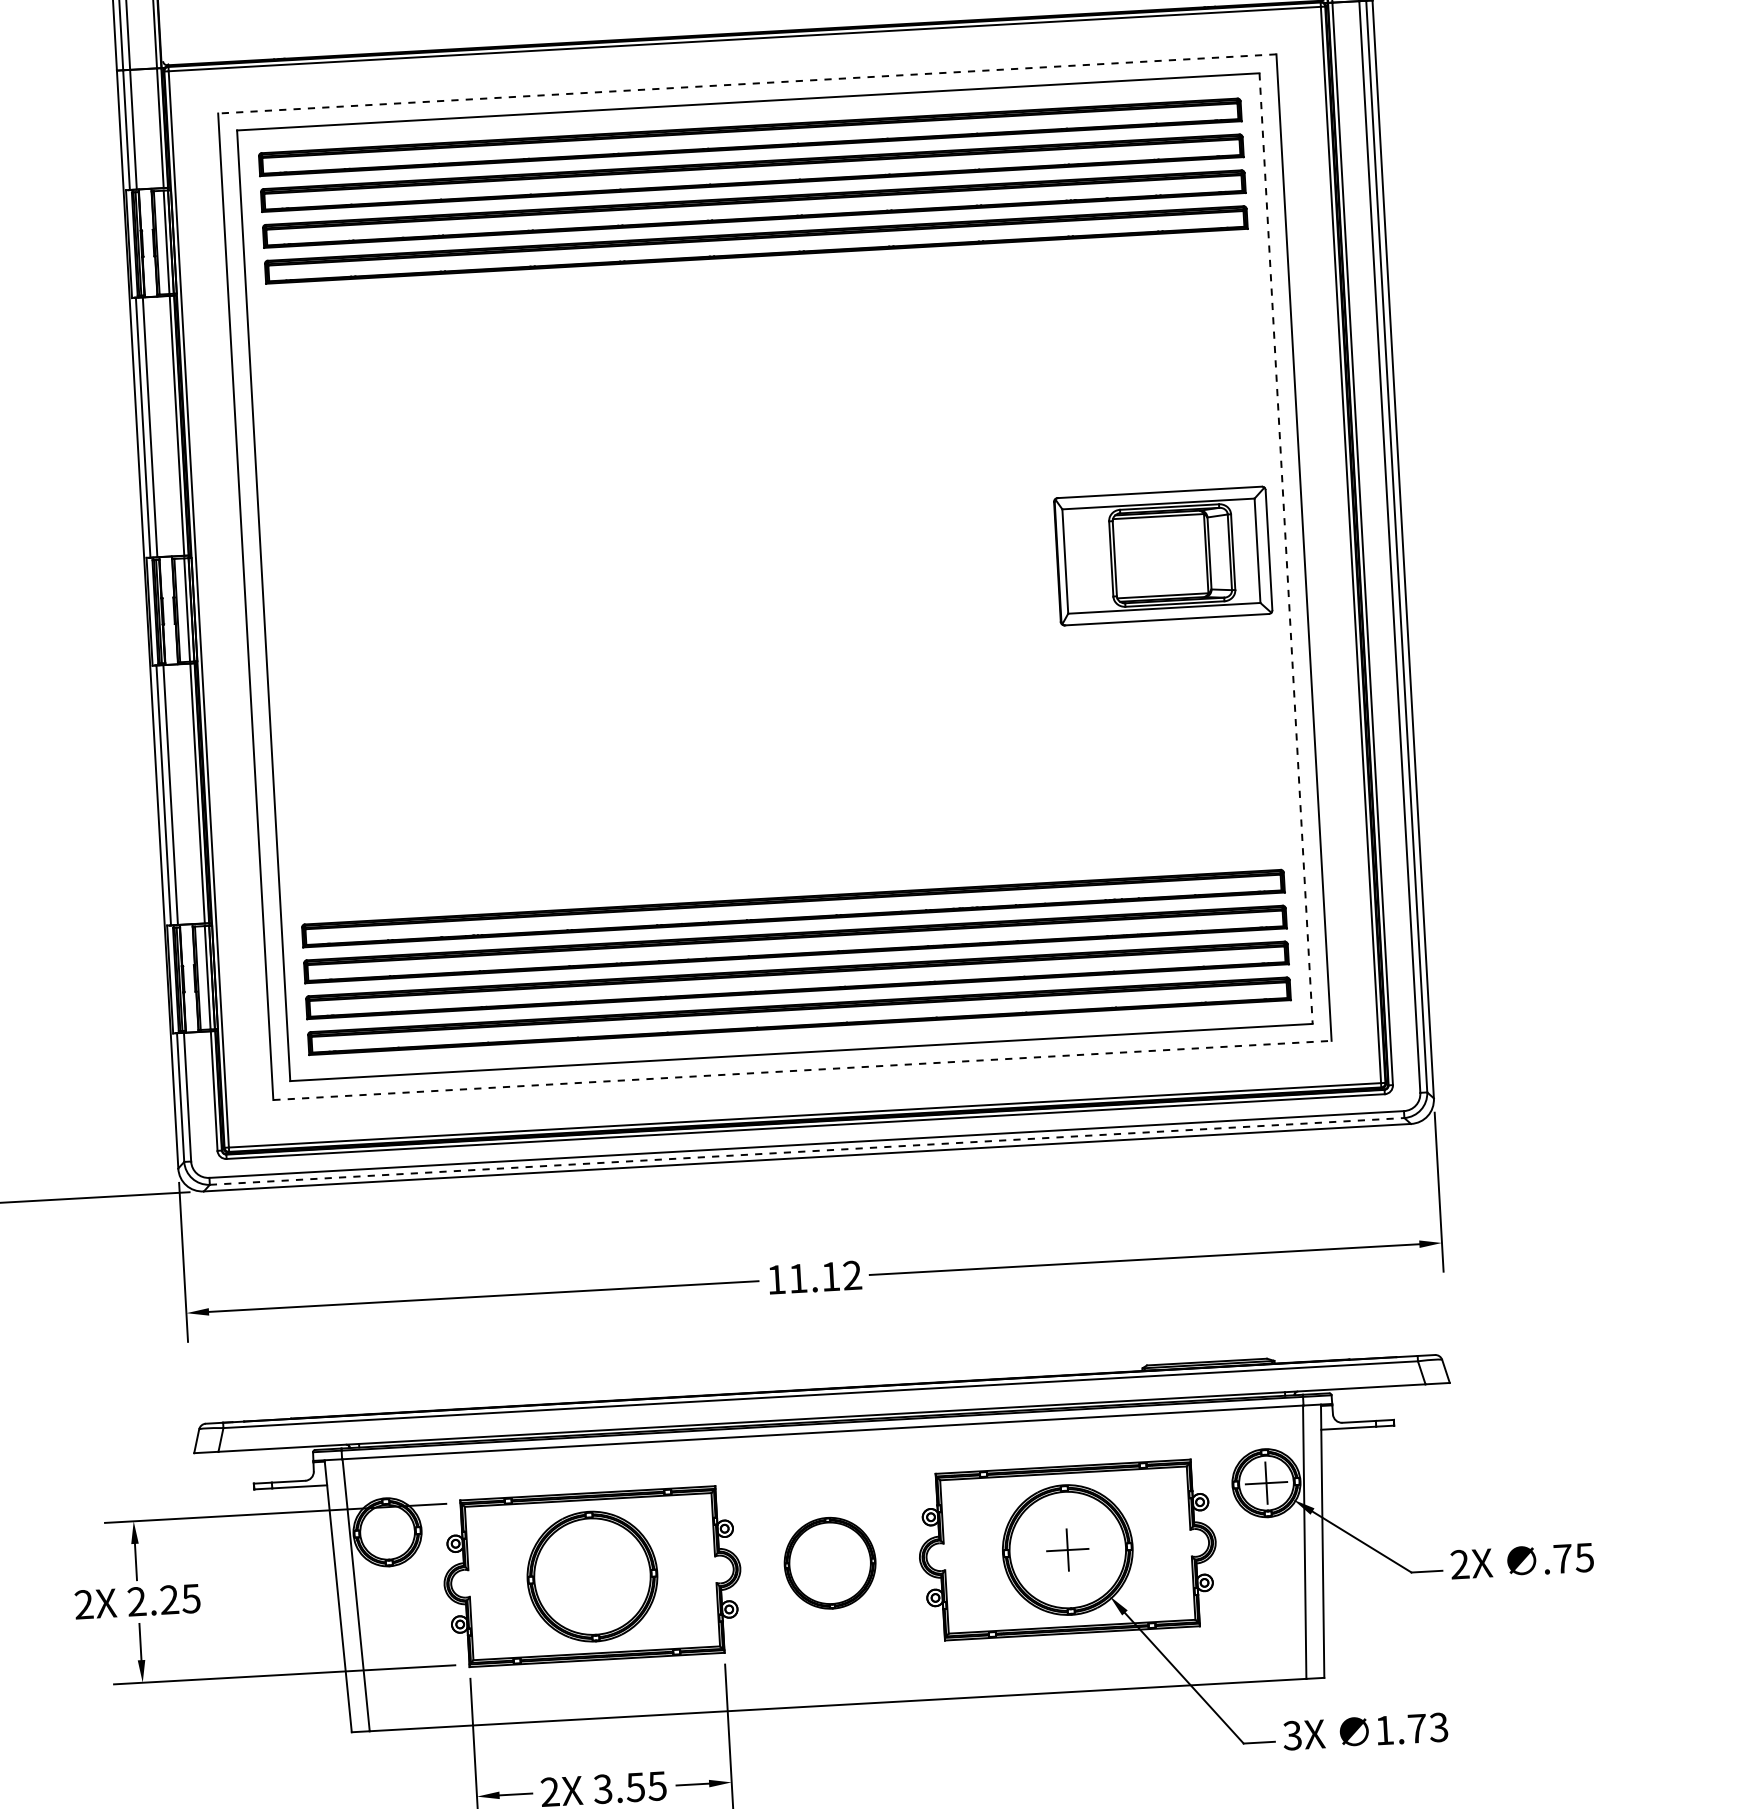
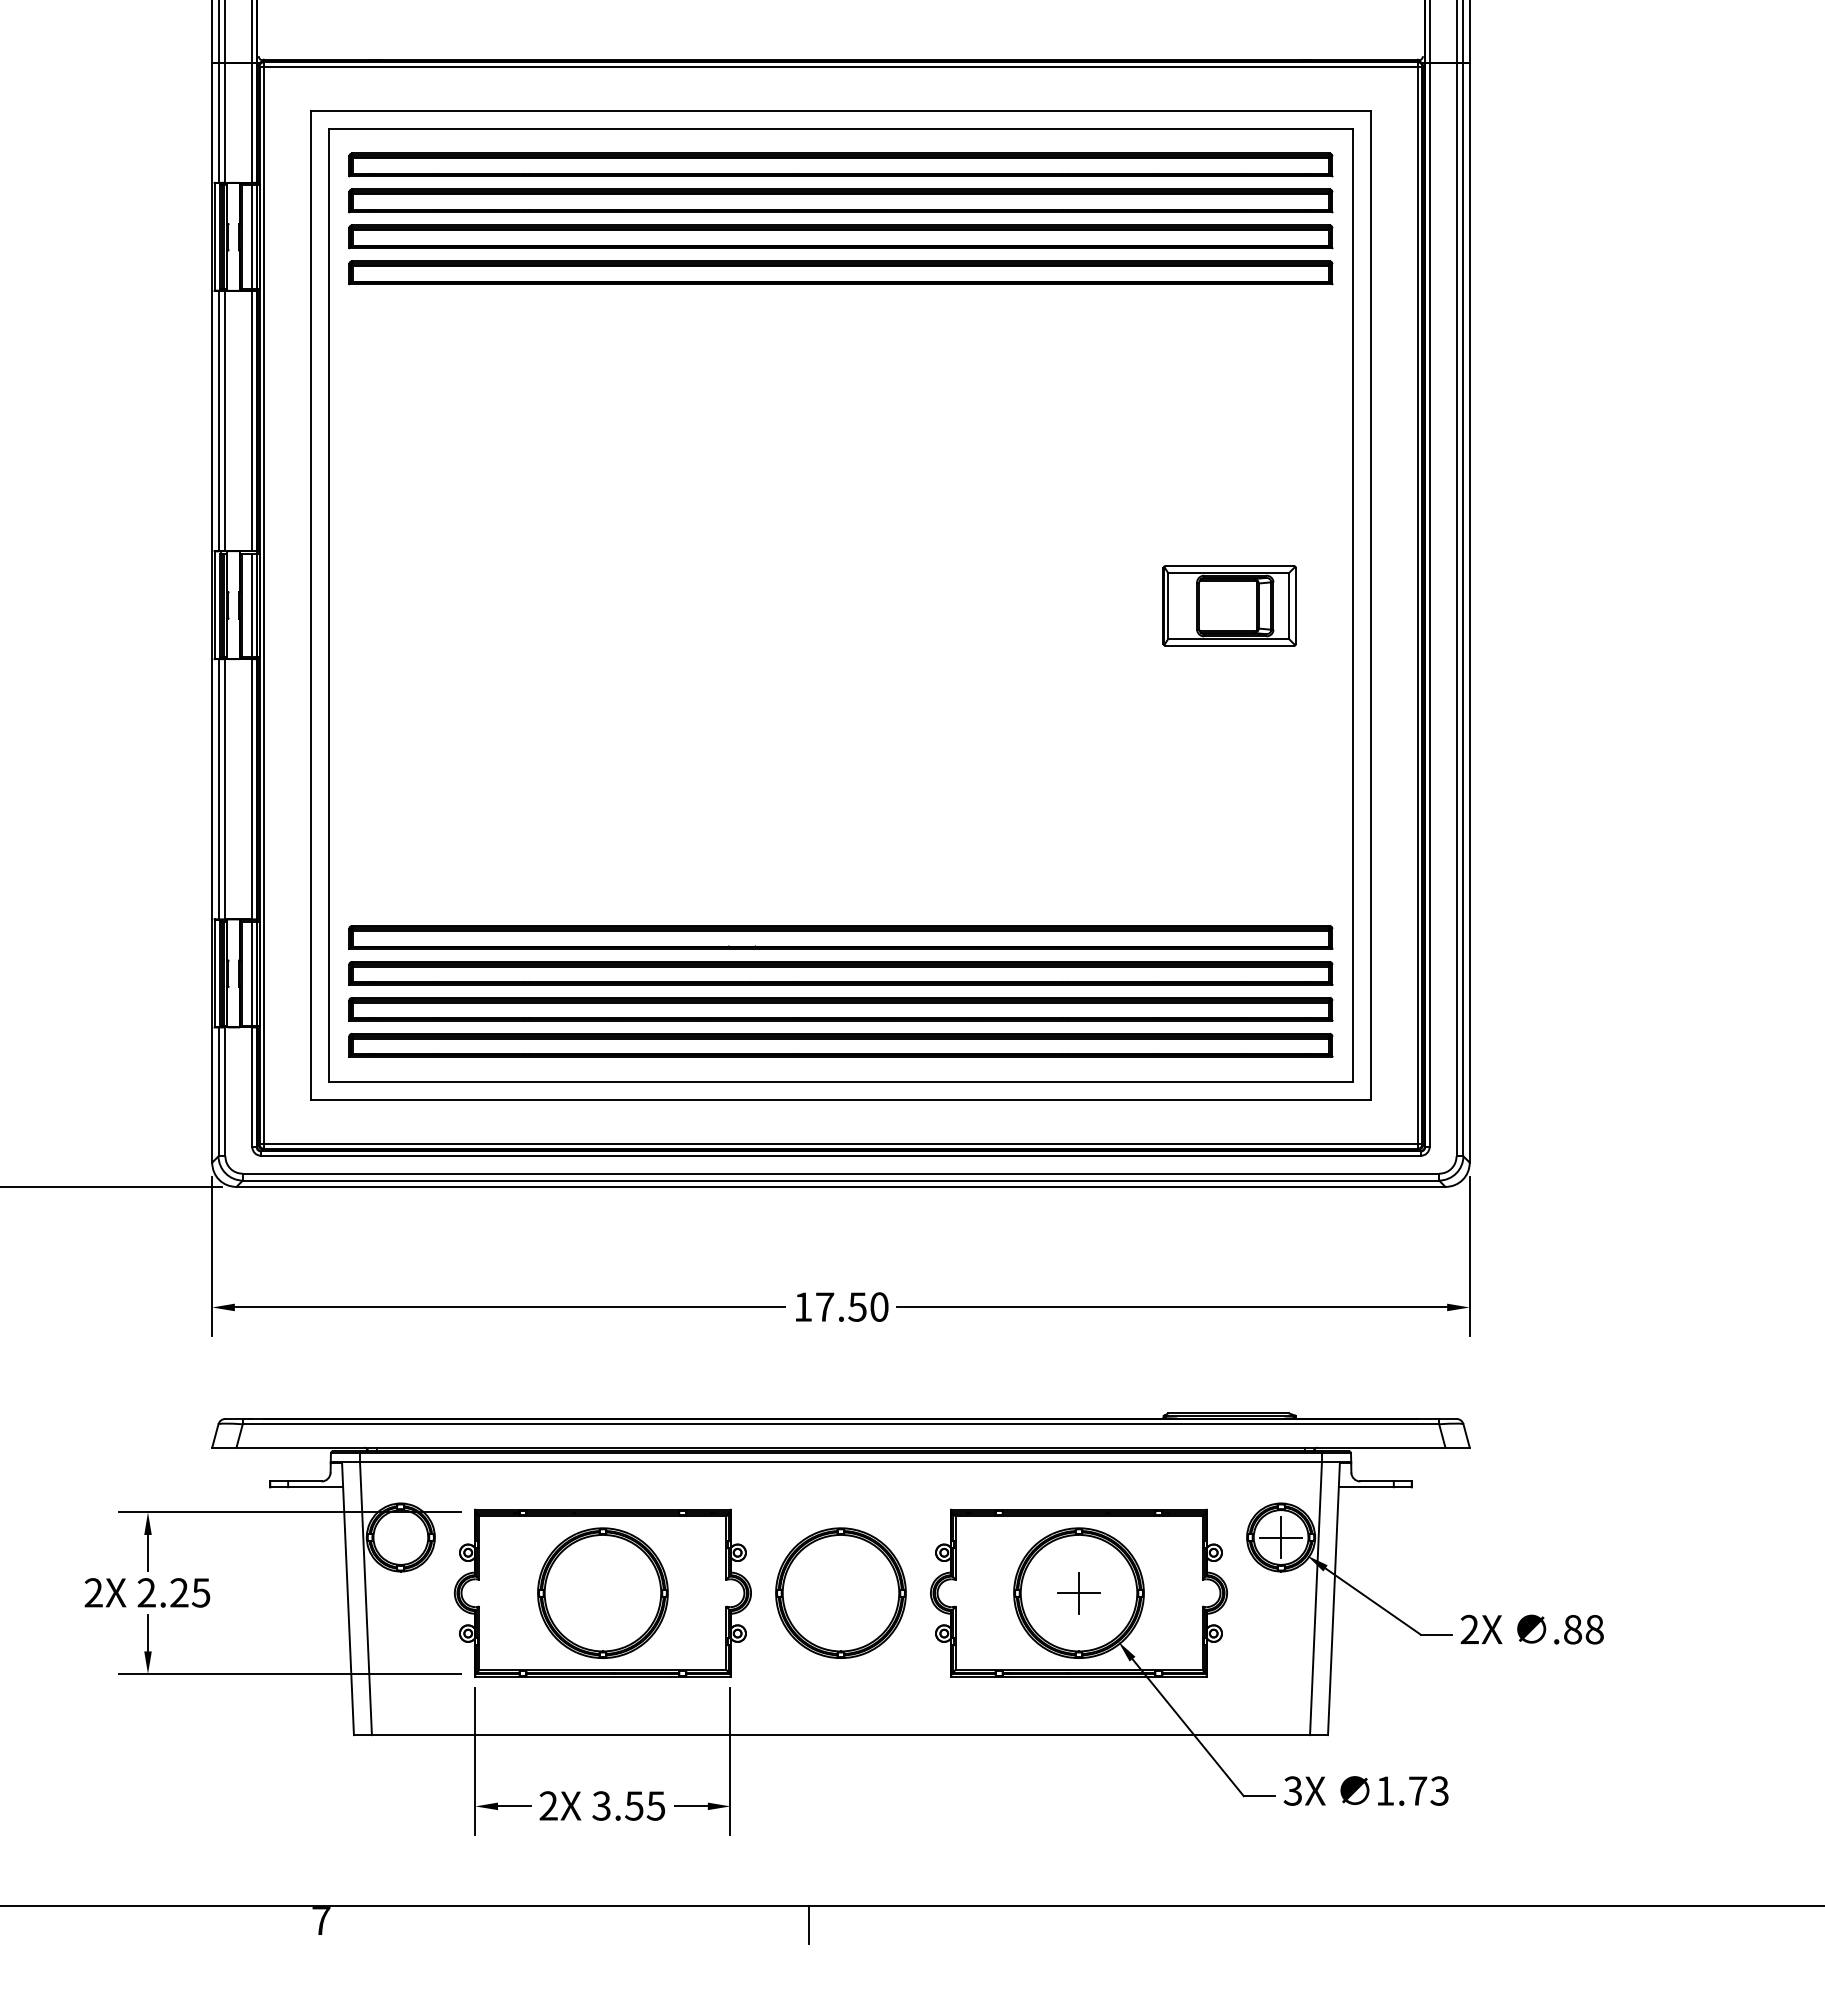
line: (746, 83) -> (840, 111), dashed -> solid
line: (1285, 549) -> (1352, 606), dashed -> solid
part: (1162, 555) -> (1229, 605), size x0.62
line: (802, 1070) -> (840, 1099), dashed -> solid
line: (807, 1151) -> (841, 1180), dashed -> solid
text: (825, 1276) -> (852, 1306), 11.12 -> 17.50
text: (1573, 1558) -> (1583, 1629), .75 -> .88
part: (829, 1562) -> (840, 1592), size x1.43

